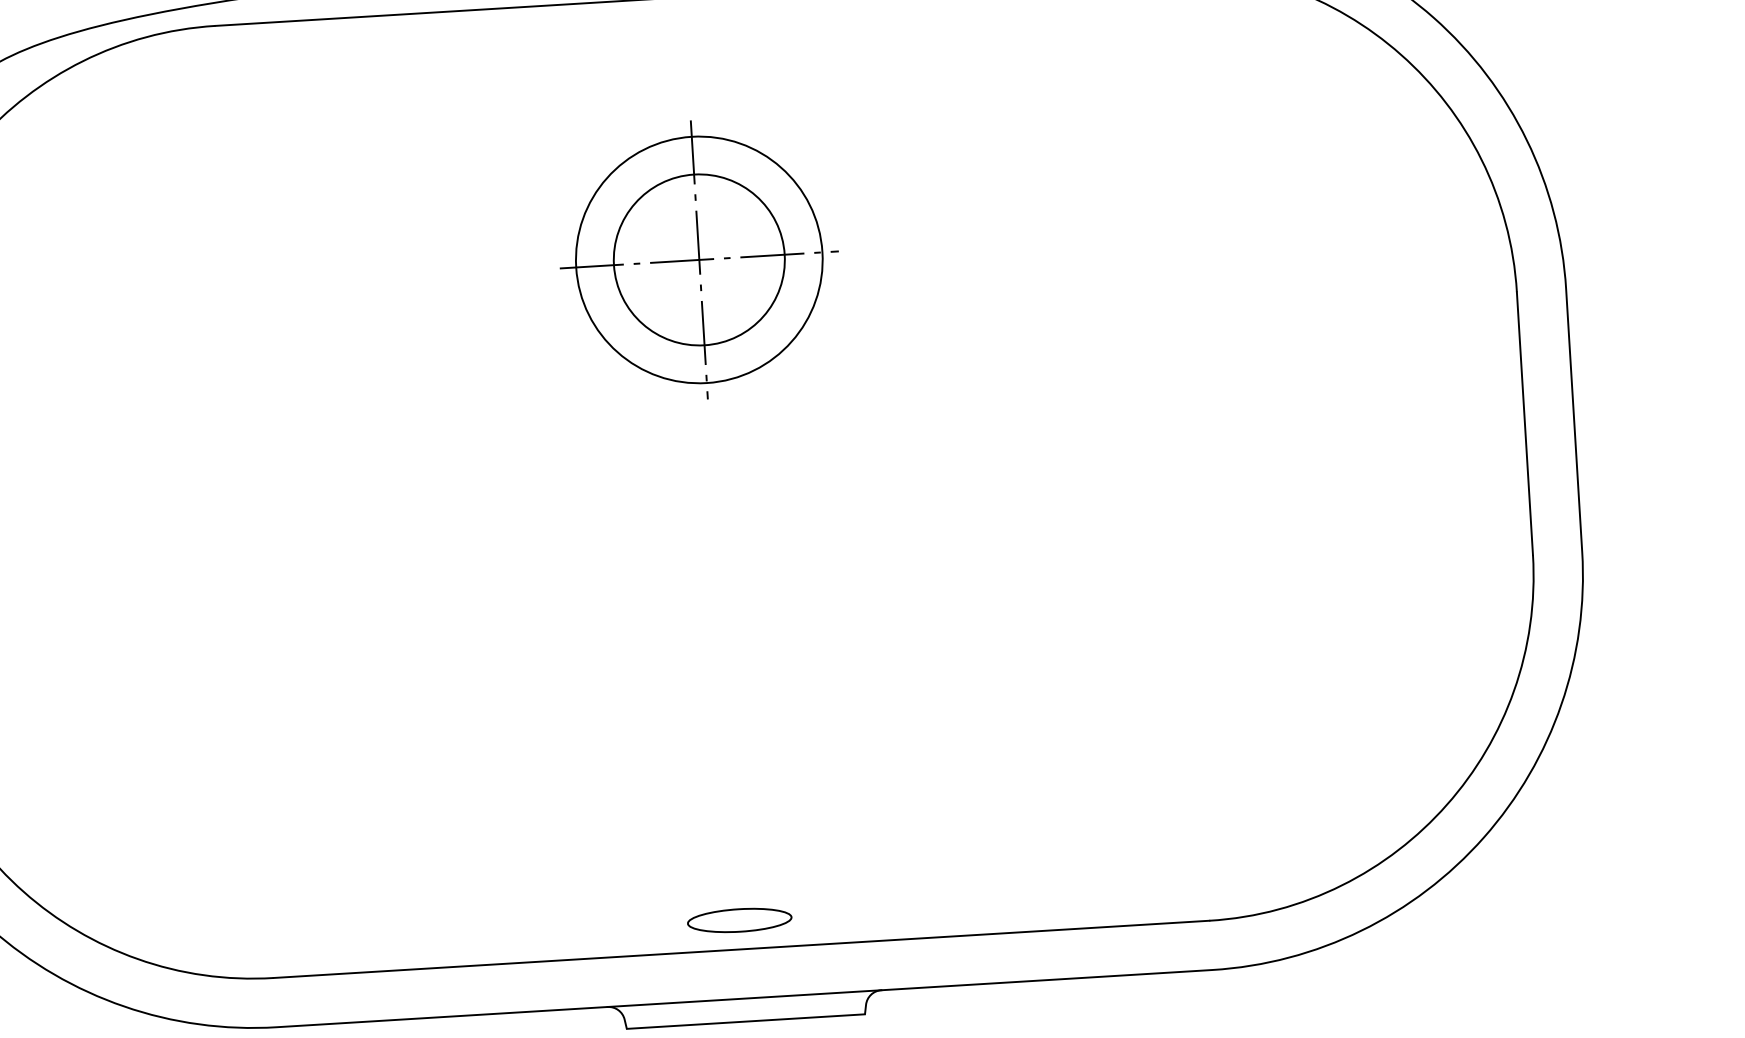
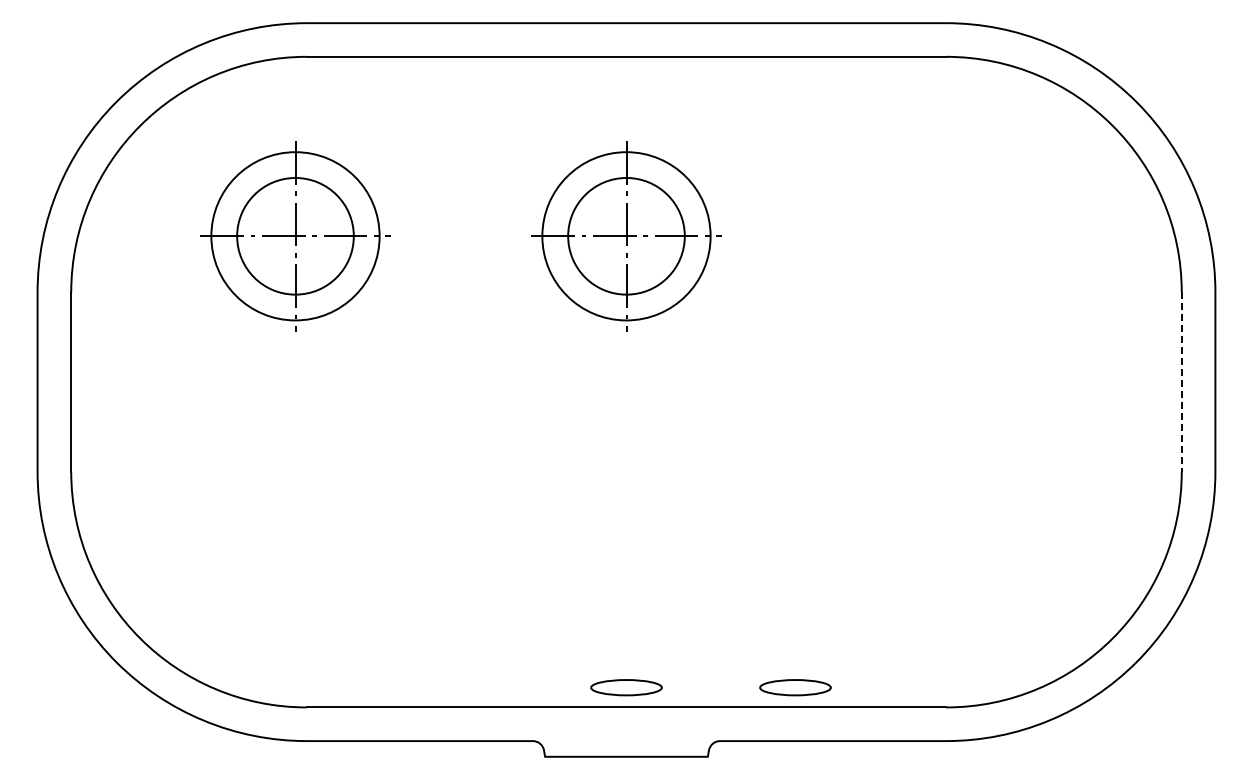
part: (214, 289) -> (295, 236), added
line: (1524, 424) -> (1181, 382), solid -> dashed
part: (987, 905) -> (795, 687), added
line: (744, 999) -> (626, 741), removed

